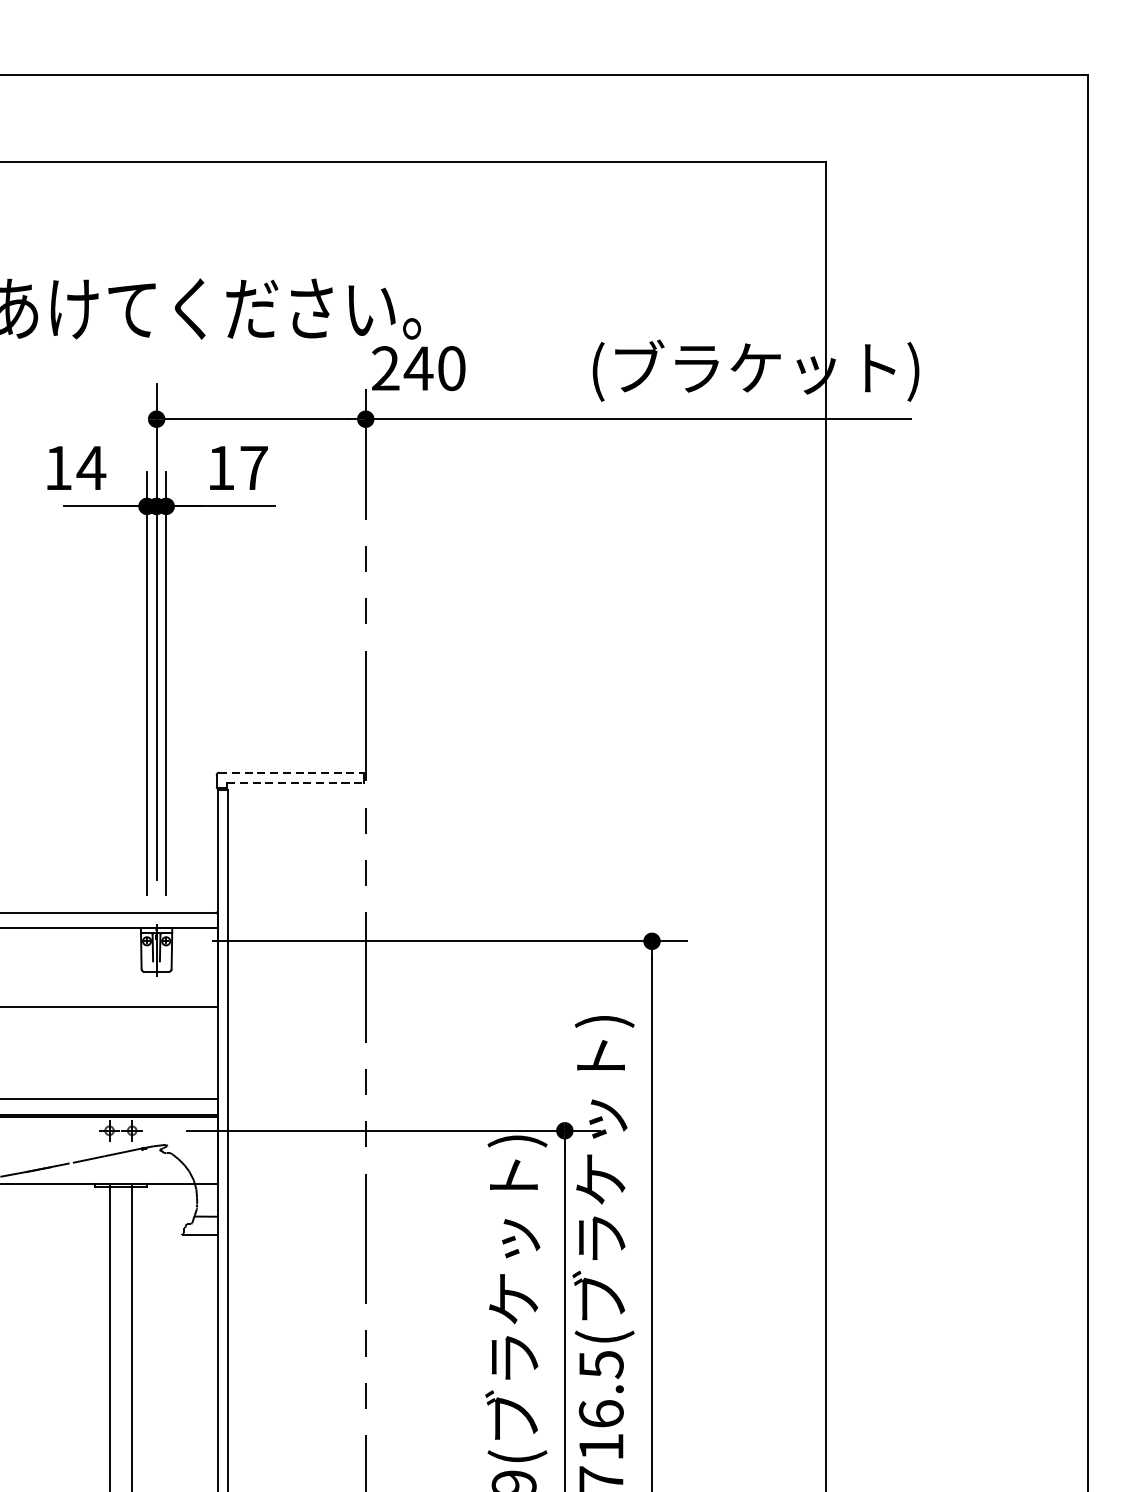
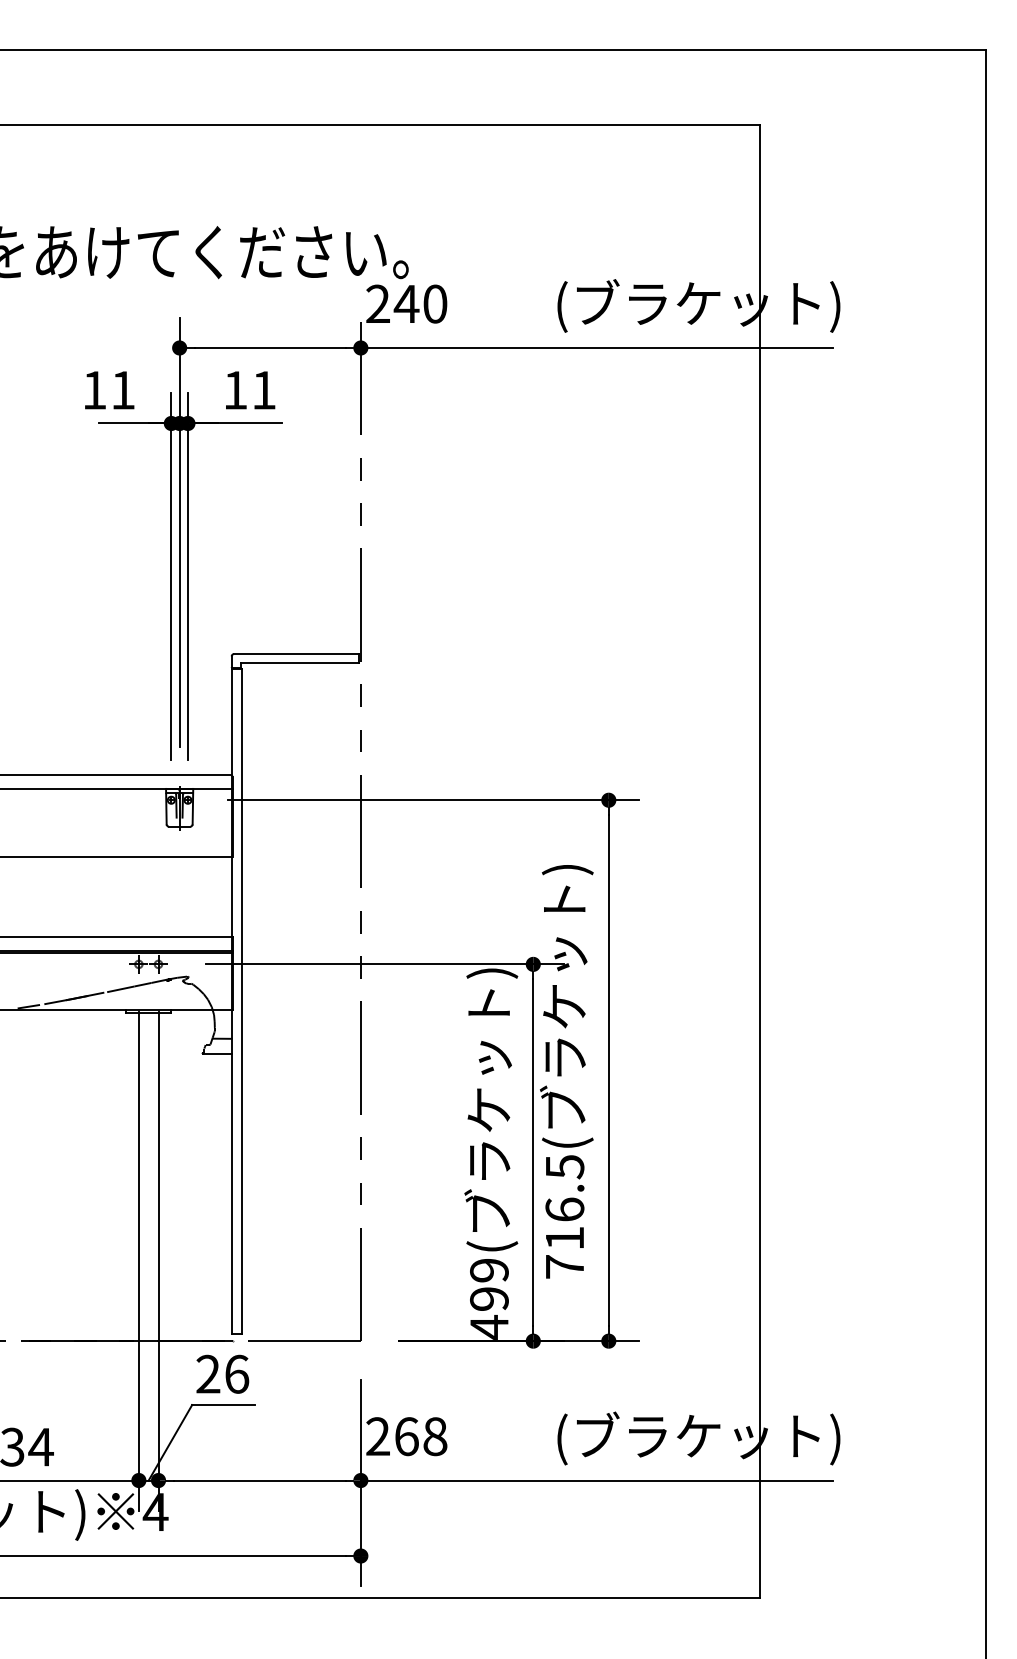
text: (91, 468) -> (123, 390), 14 -> 11
text: (254, 468) -> (264, 390), 17 -> 11
line: (291, 773) -> (296, 654), dashed -> solid
line: (296, 783) -> (300, 663), dashed -> solid

